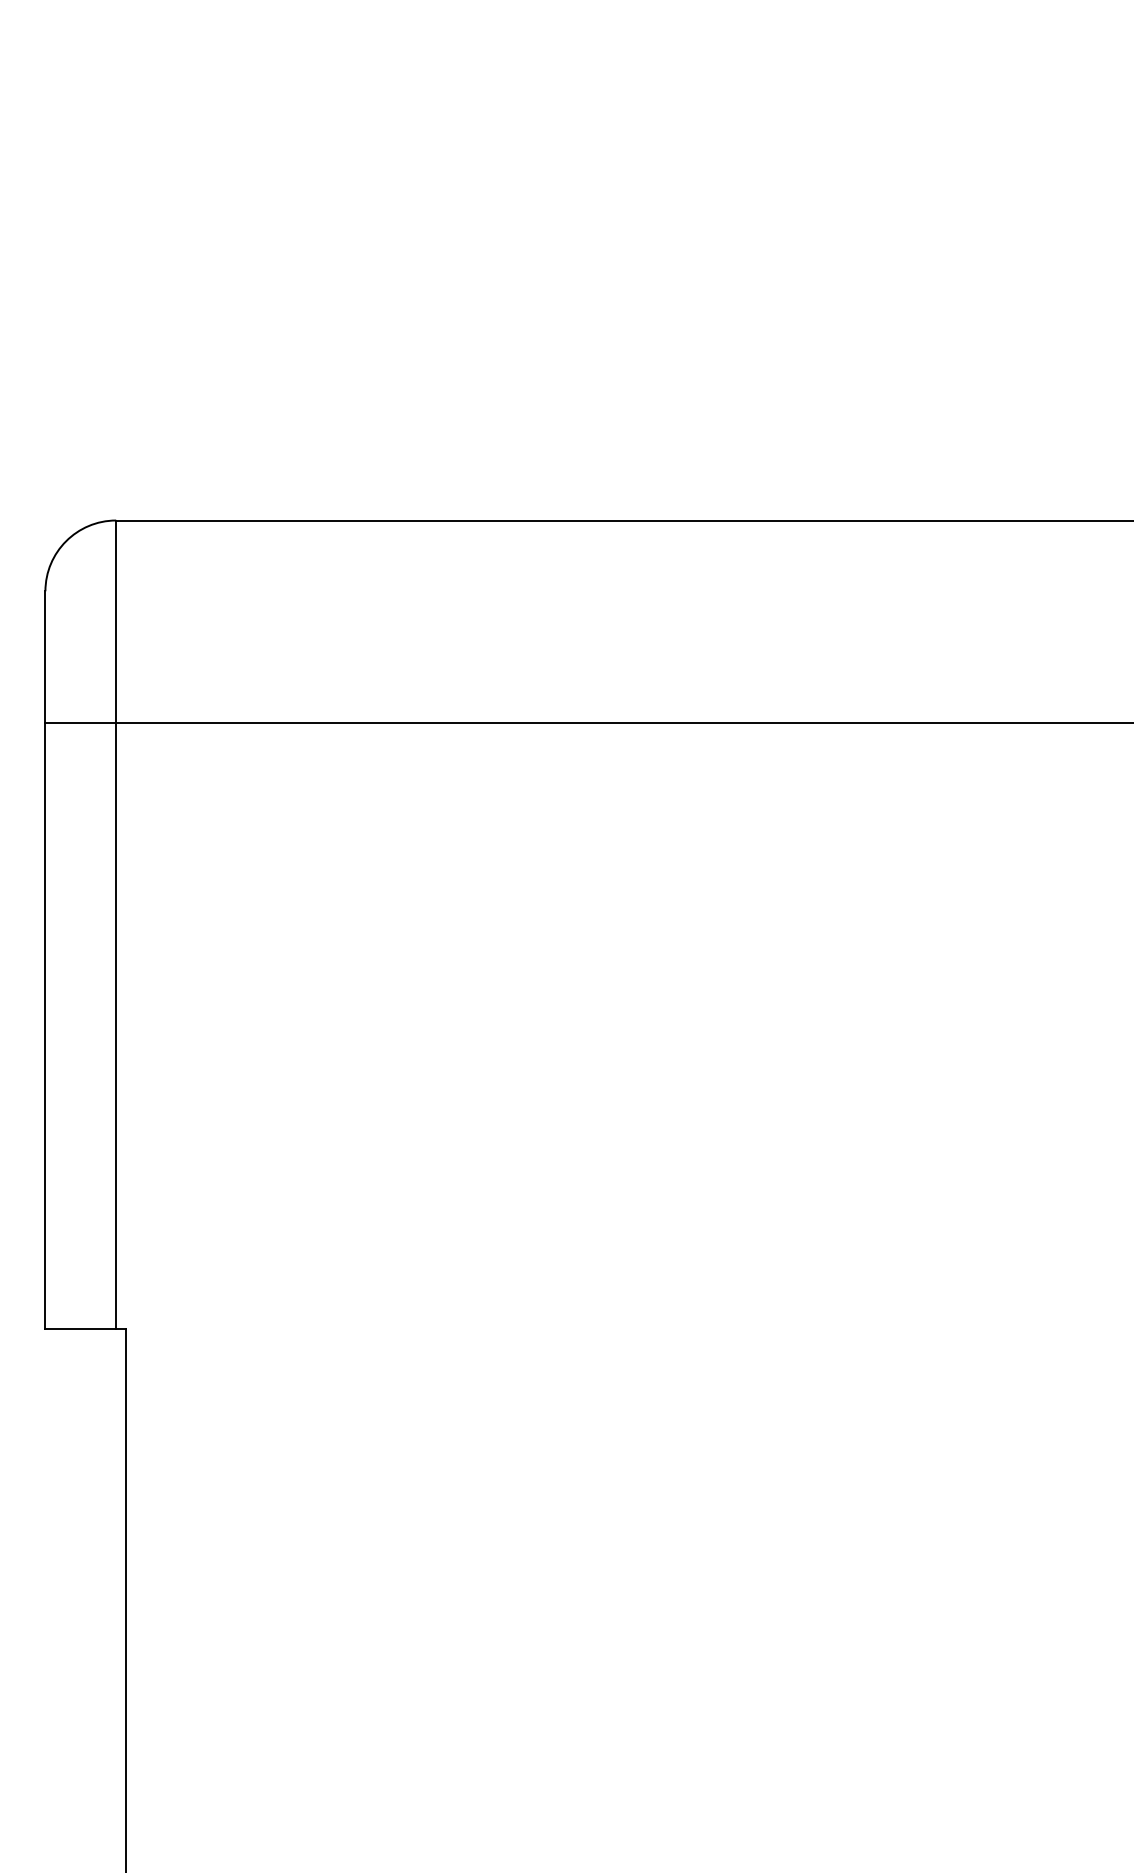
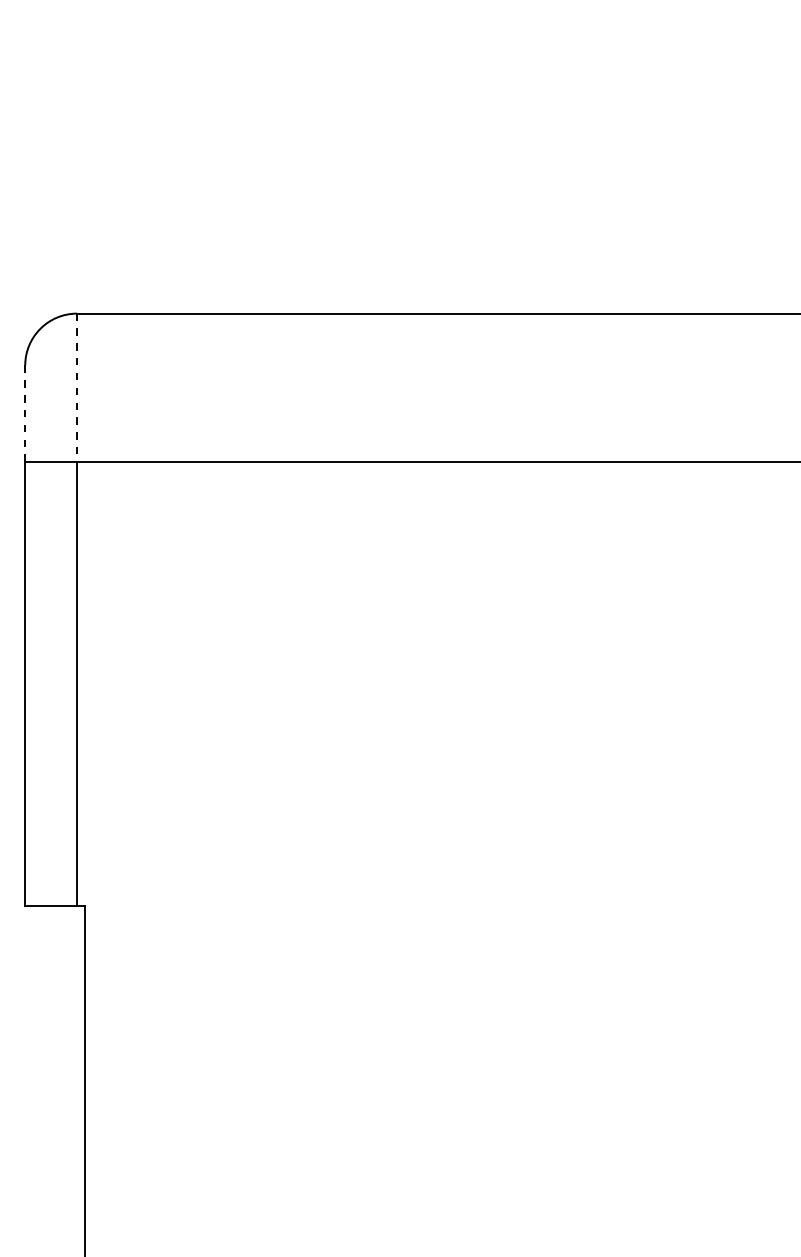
line: (116, 622) -> (77, 388), solid -> dashed
line: (45, 657) -> (25, 413), solid -> dashed

